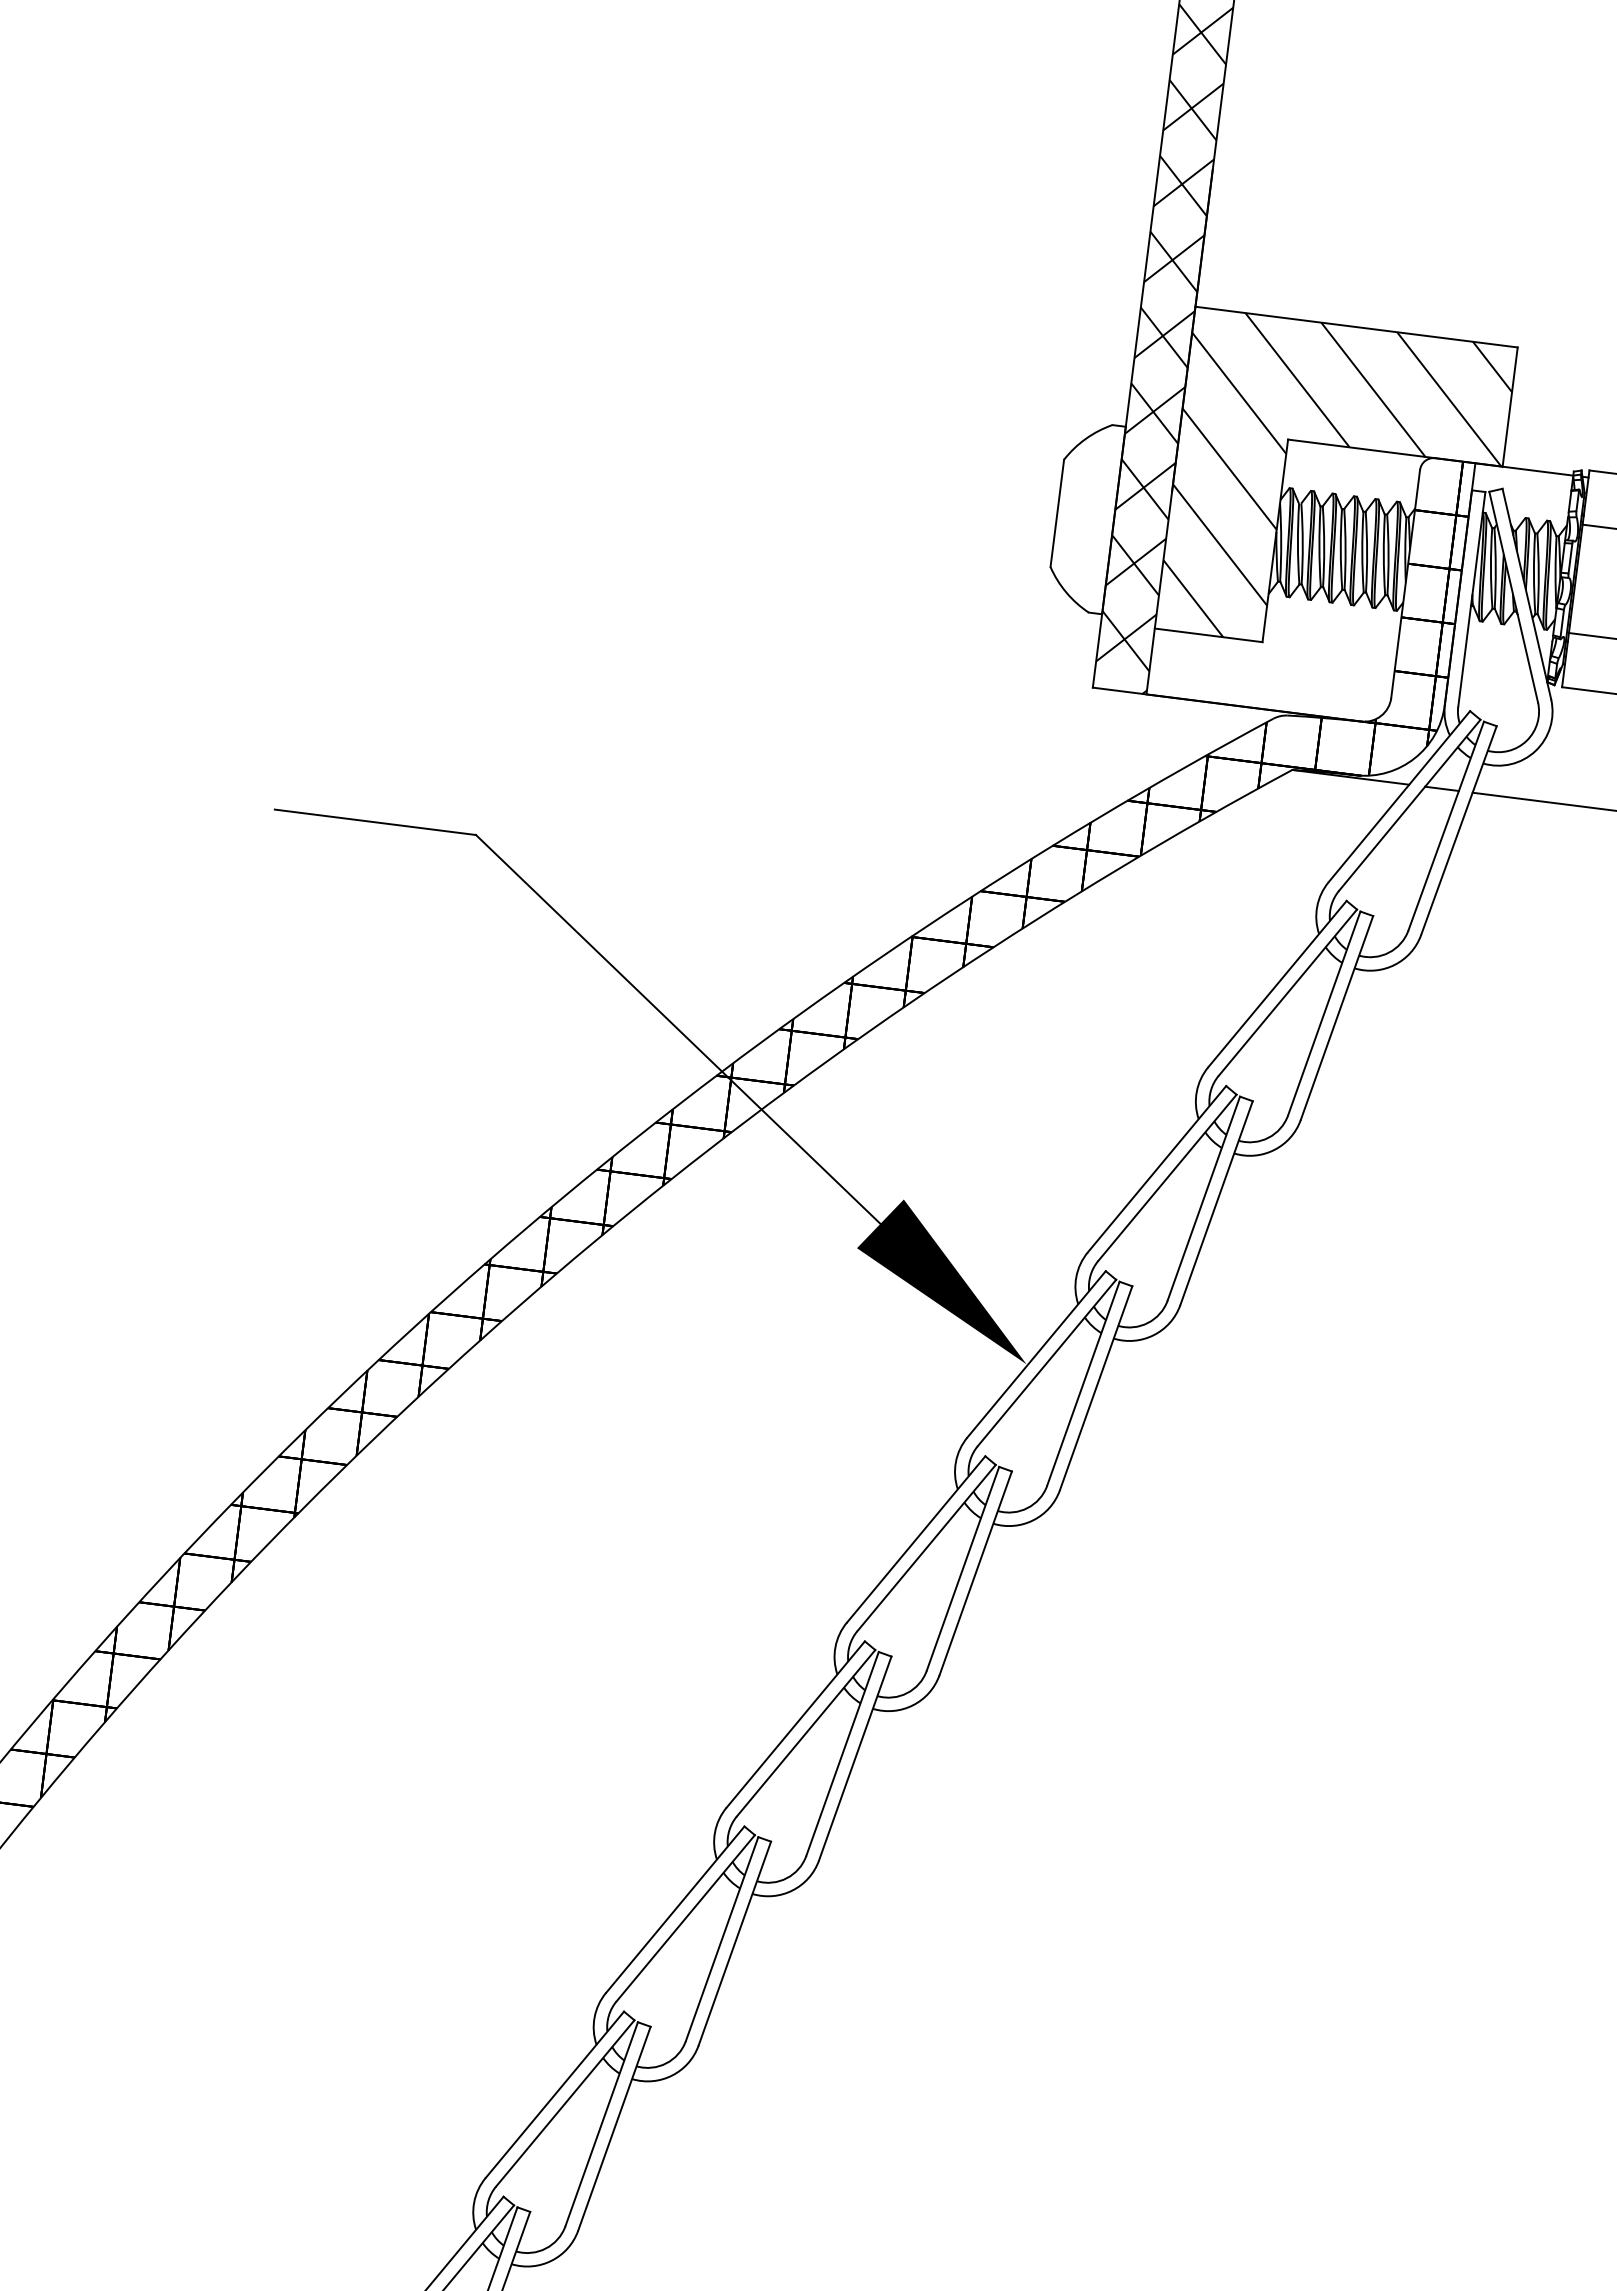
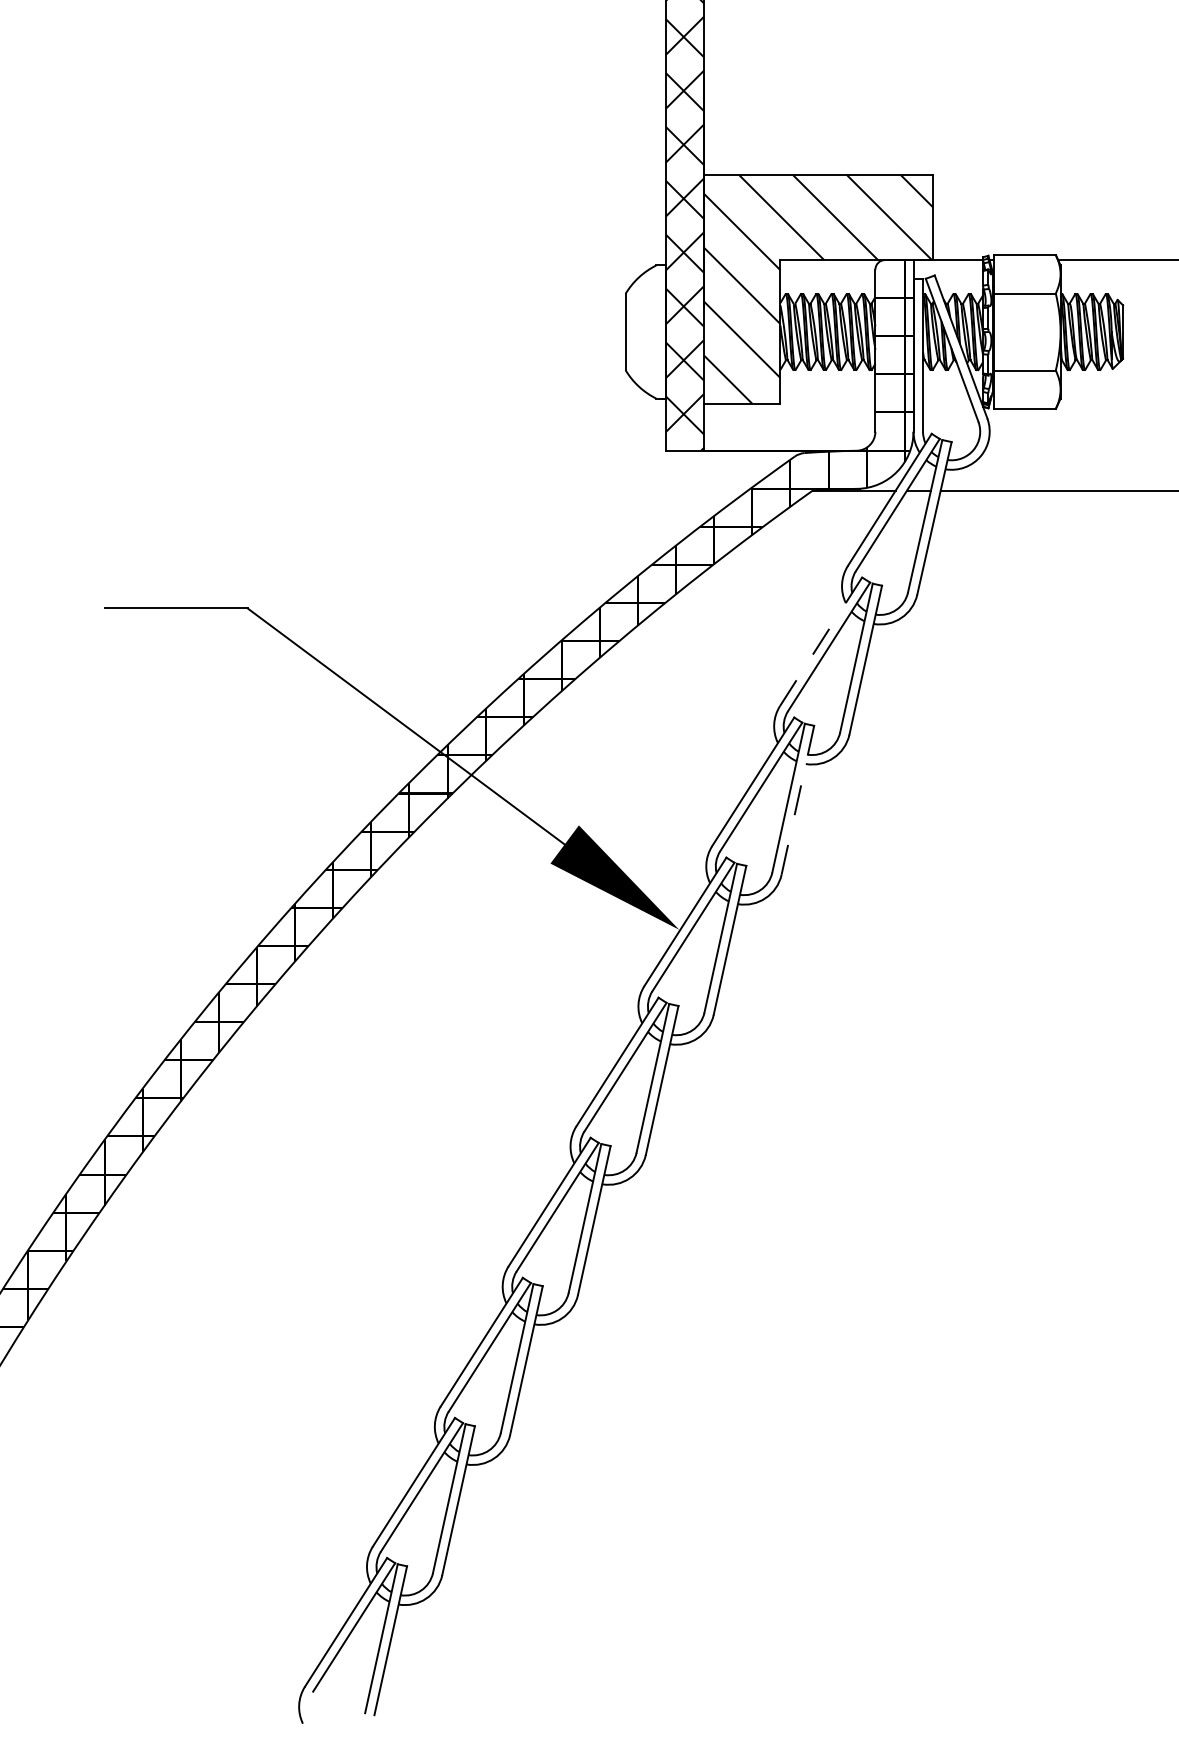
line: (1276, 985) -> (820, 642), solid -> dashed
line: (1215, 1203) -> (797, 800), solid -> dashed

